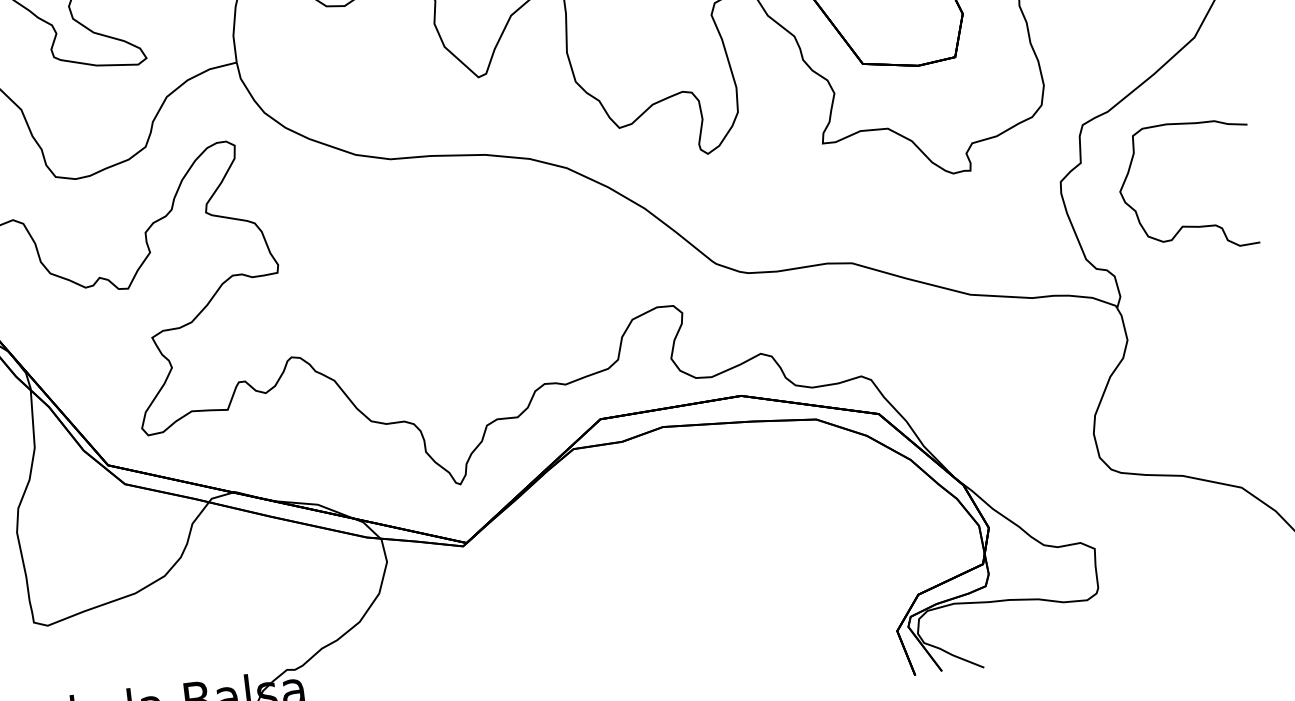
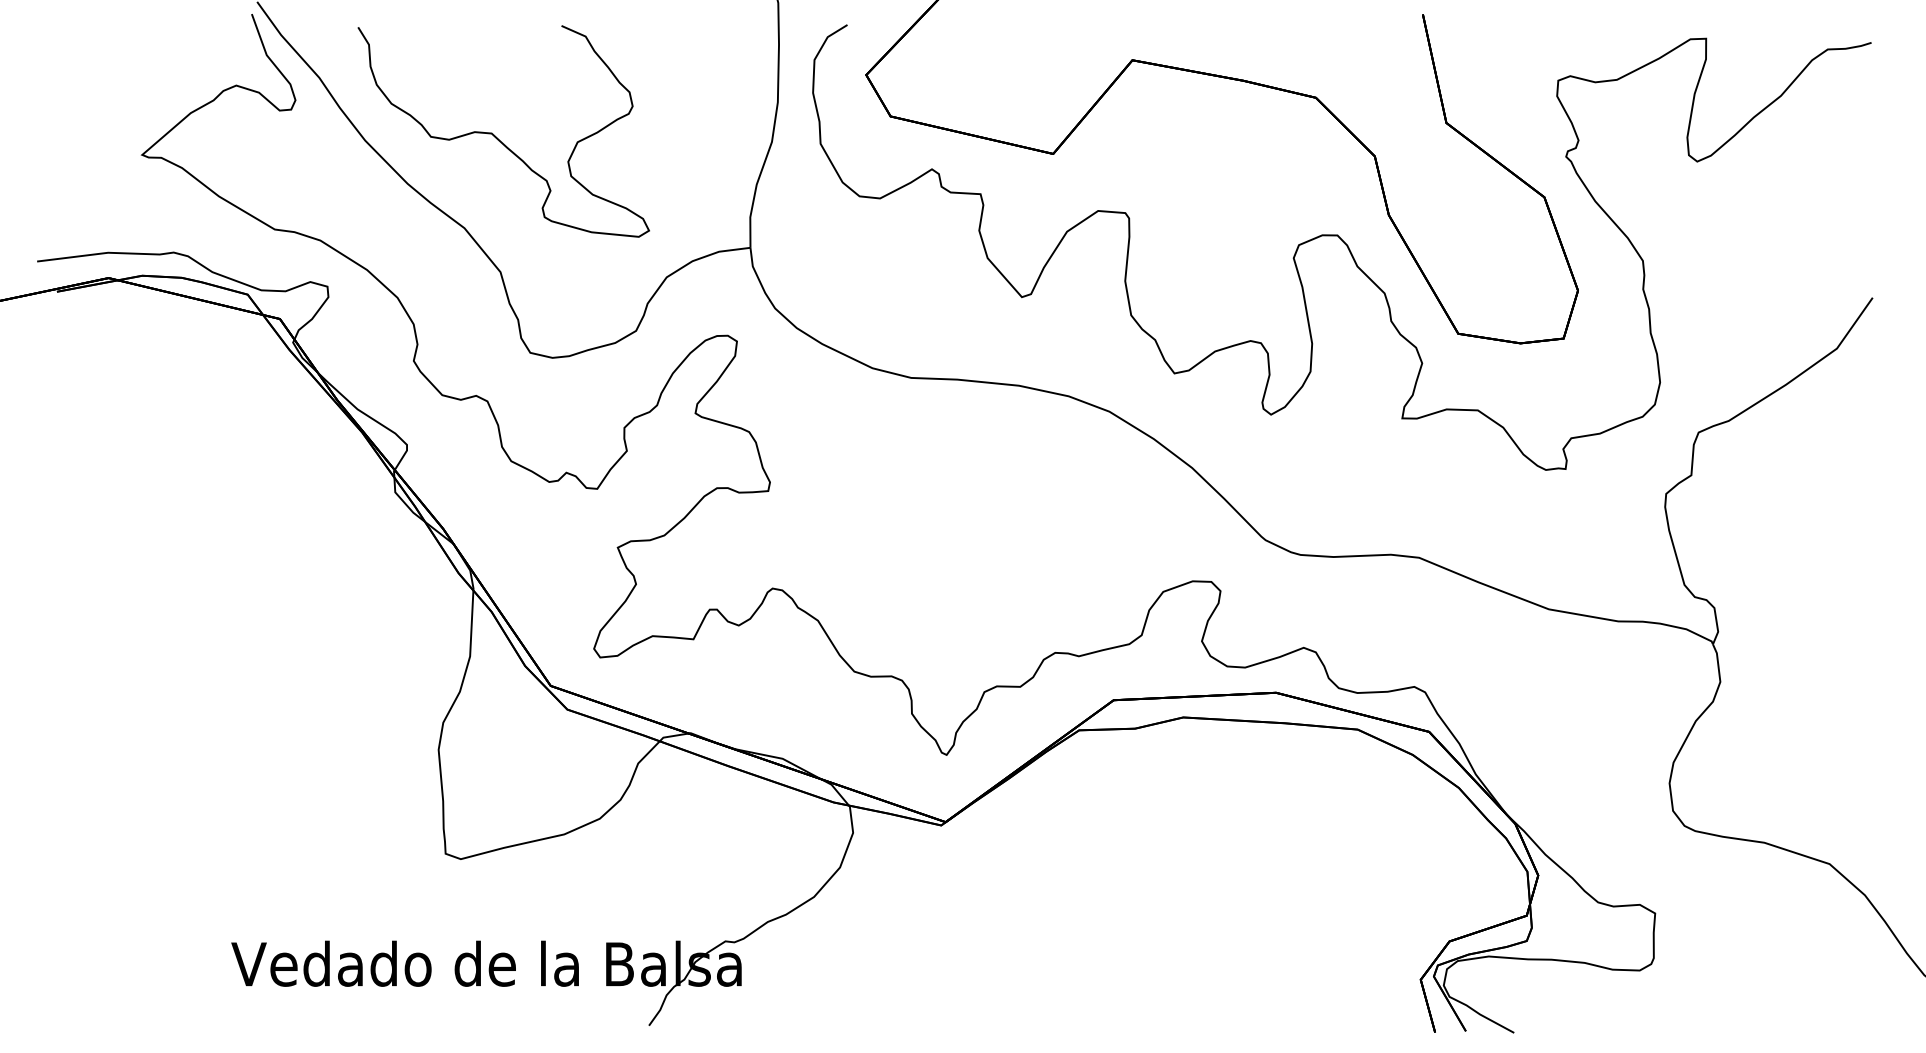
curve: (1188, 225) -> (1804, 560), removed

